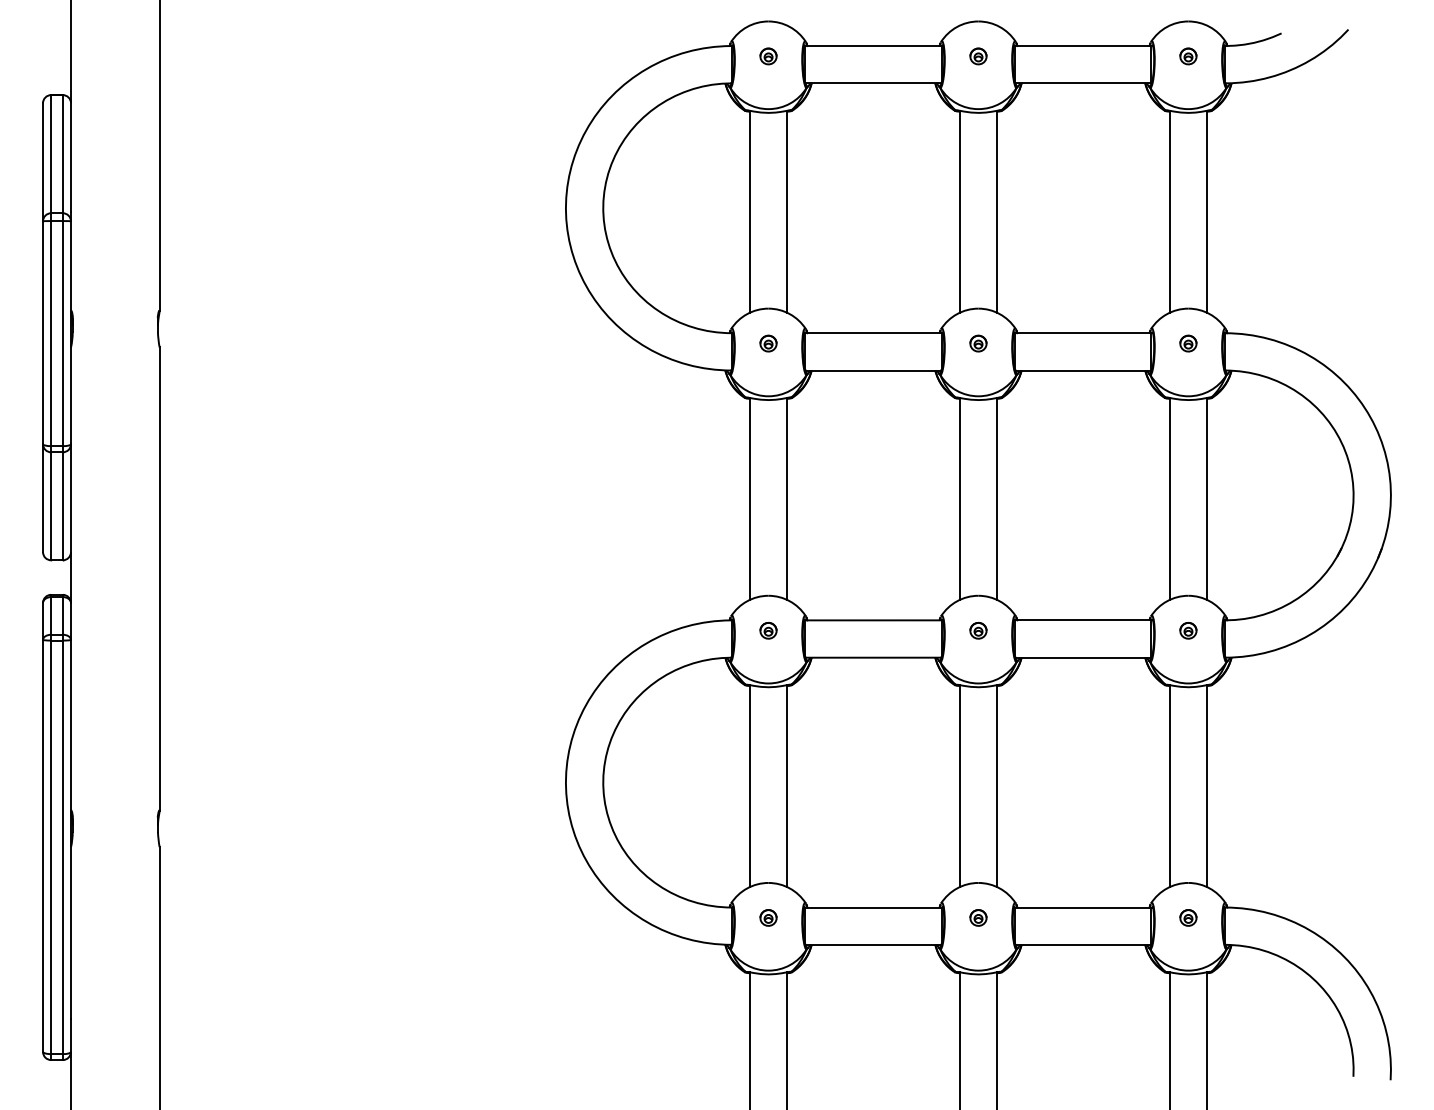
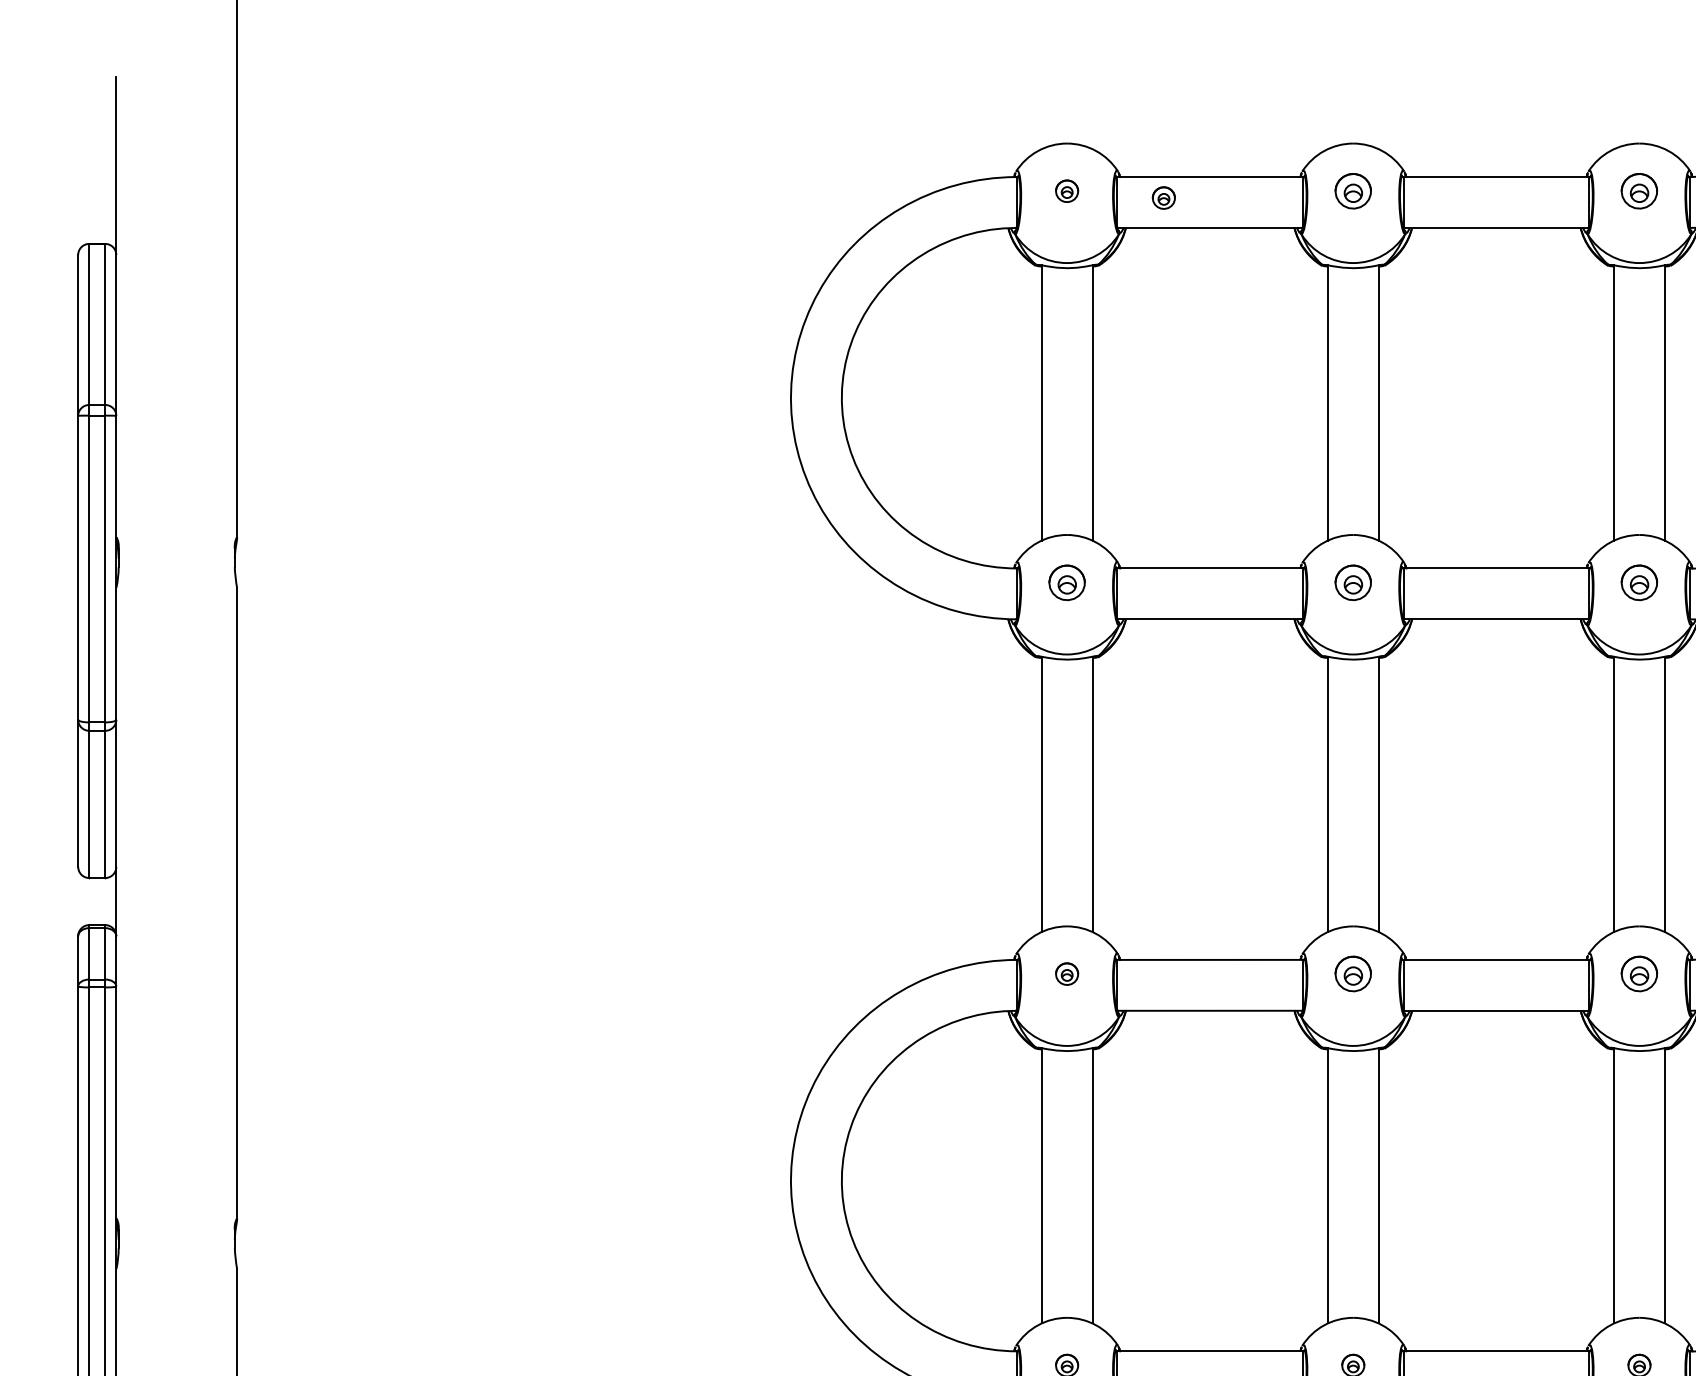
part: (978, 56) -> (1353, 191), size x1.6
part: (1188, 56) -> (1639, 191), size x1.6
part: (839, 61) -> (1163, 198), added
part: (768, 343) -> (1067, 582), size x1.6
part: (978, 343) -> (1353, 582), size x1.6
part: (1188, 343) -> (1639, 582), size x1.6
part: (978, 630) -> (1353, 973), size x1.6
part: (1188, 630) -> (1639, 973), size x1.6

